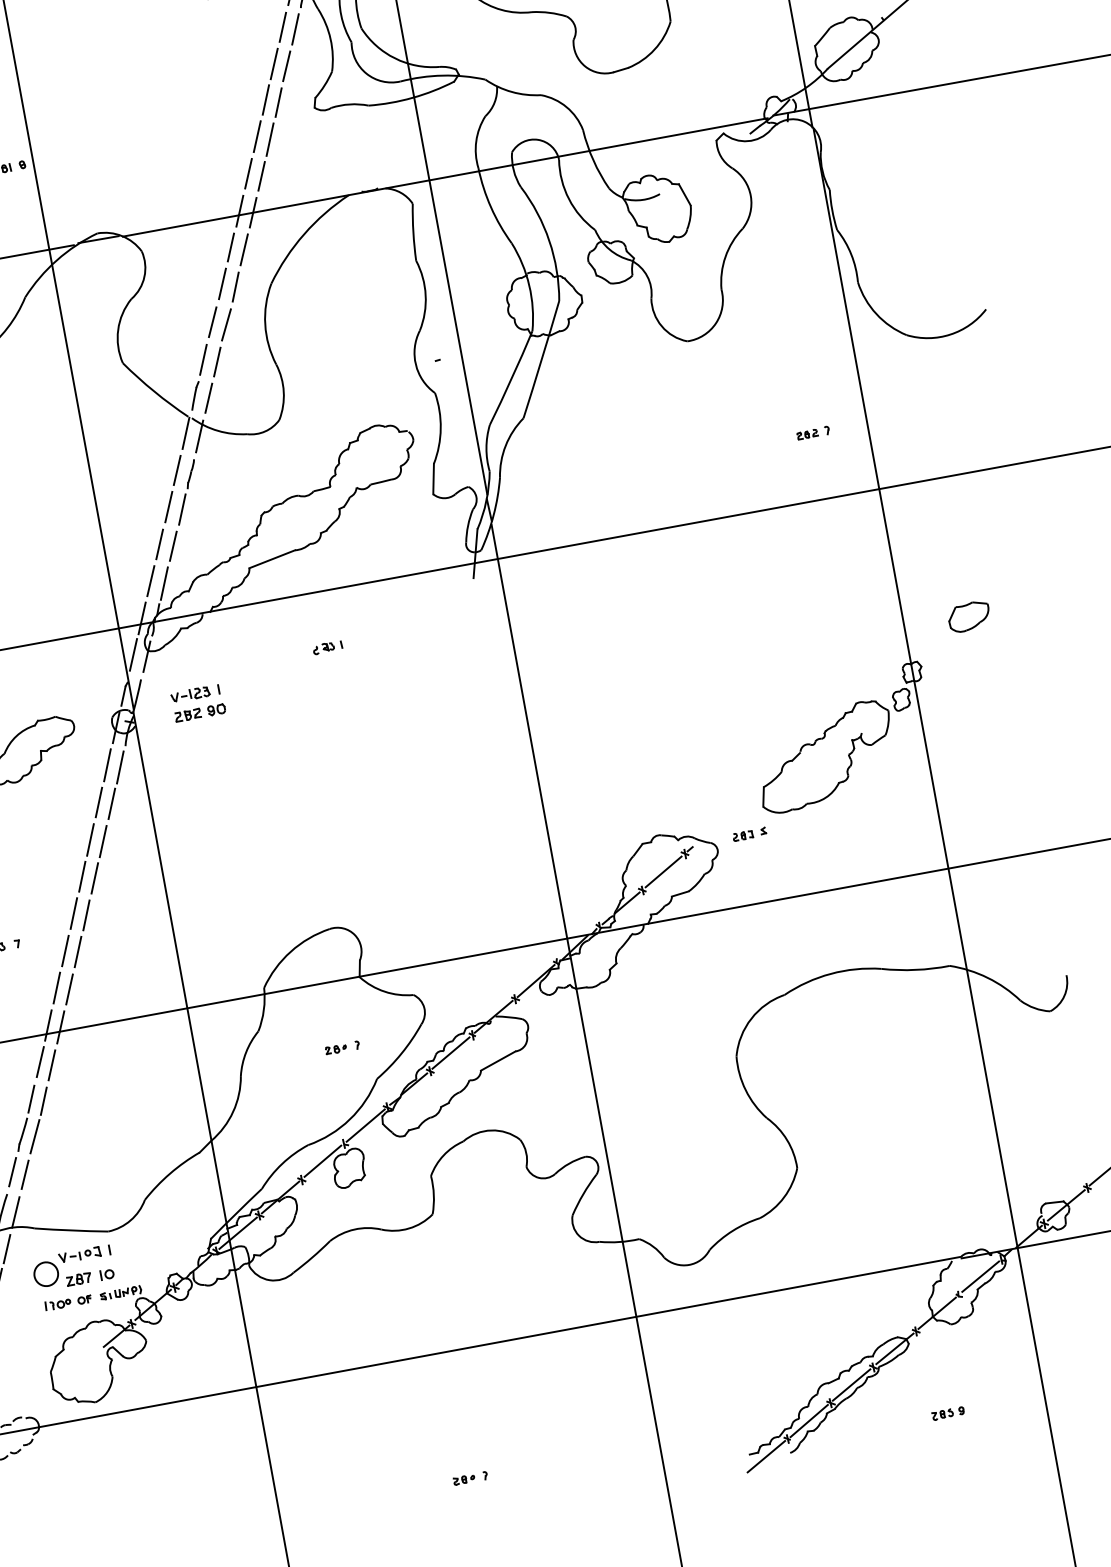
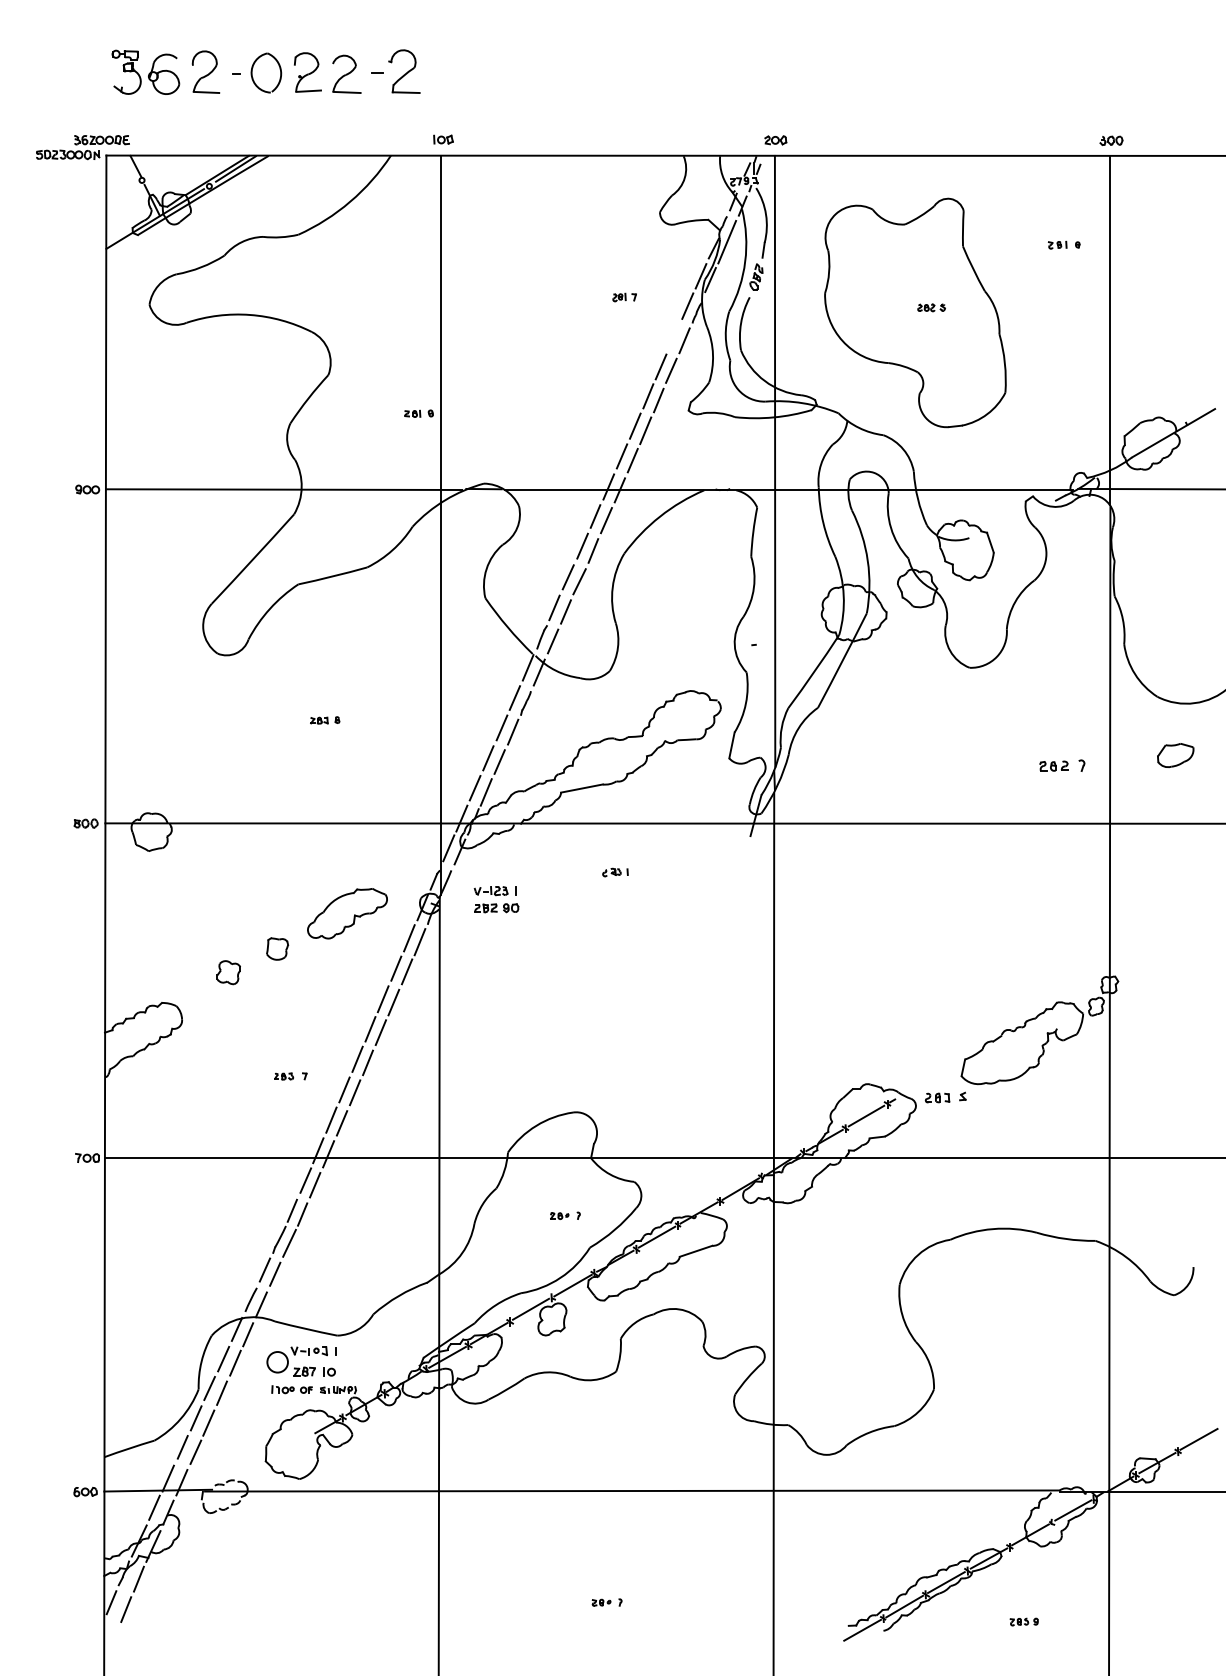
line: (283, 26) -> (674, 336), removed
part: (813, 432) -> (1062, 765), size x1.6
part: (968, 616) -> (1175, 755), moved
part: (749, 834) -> (945, 1097), size x1.4

